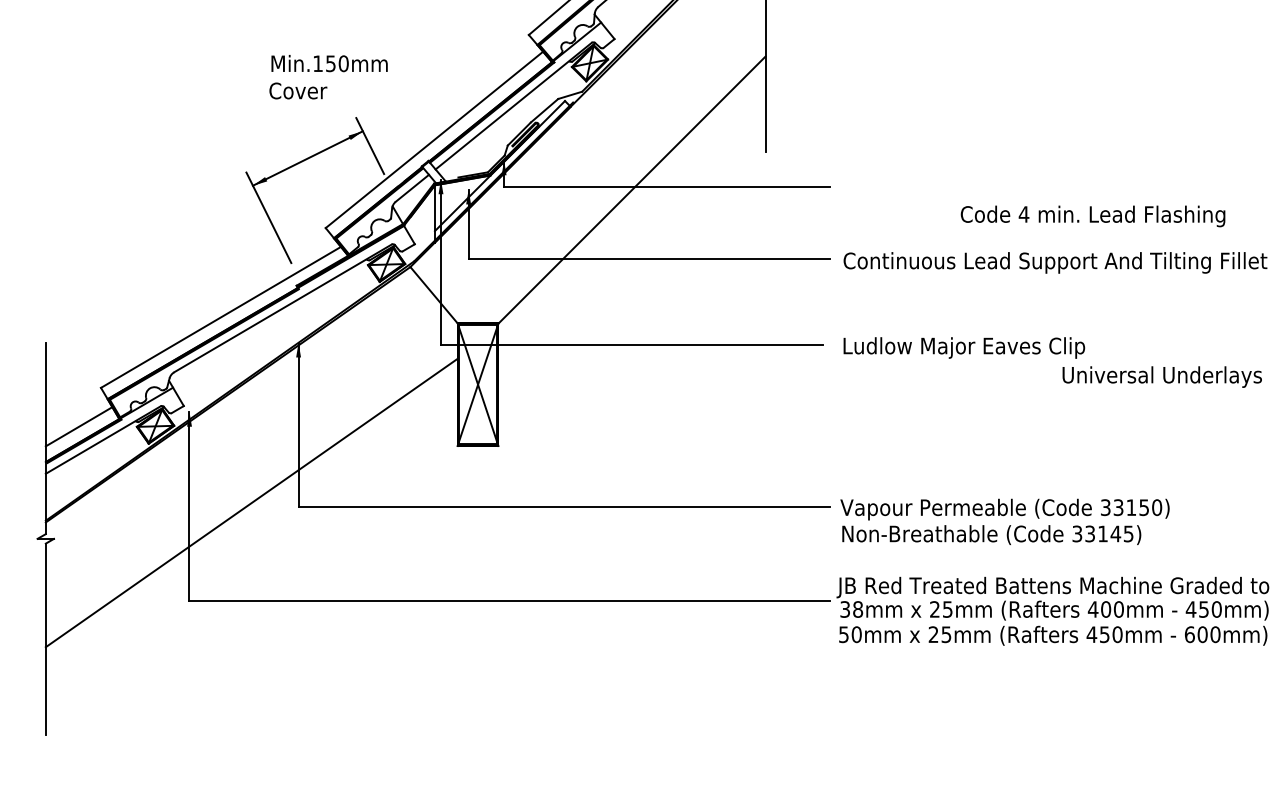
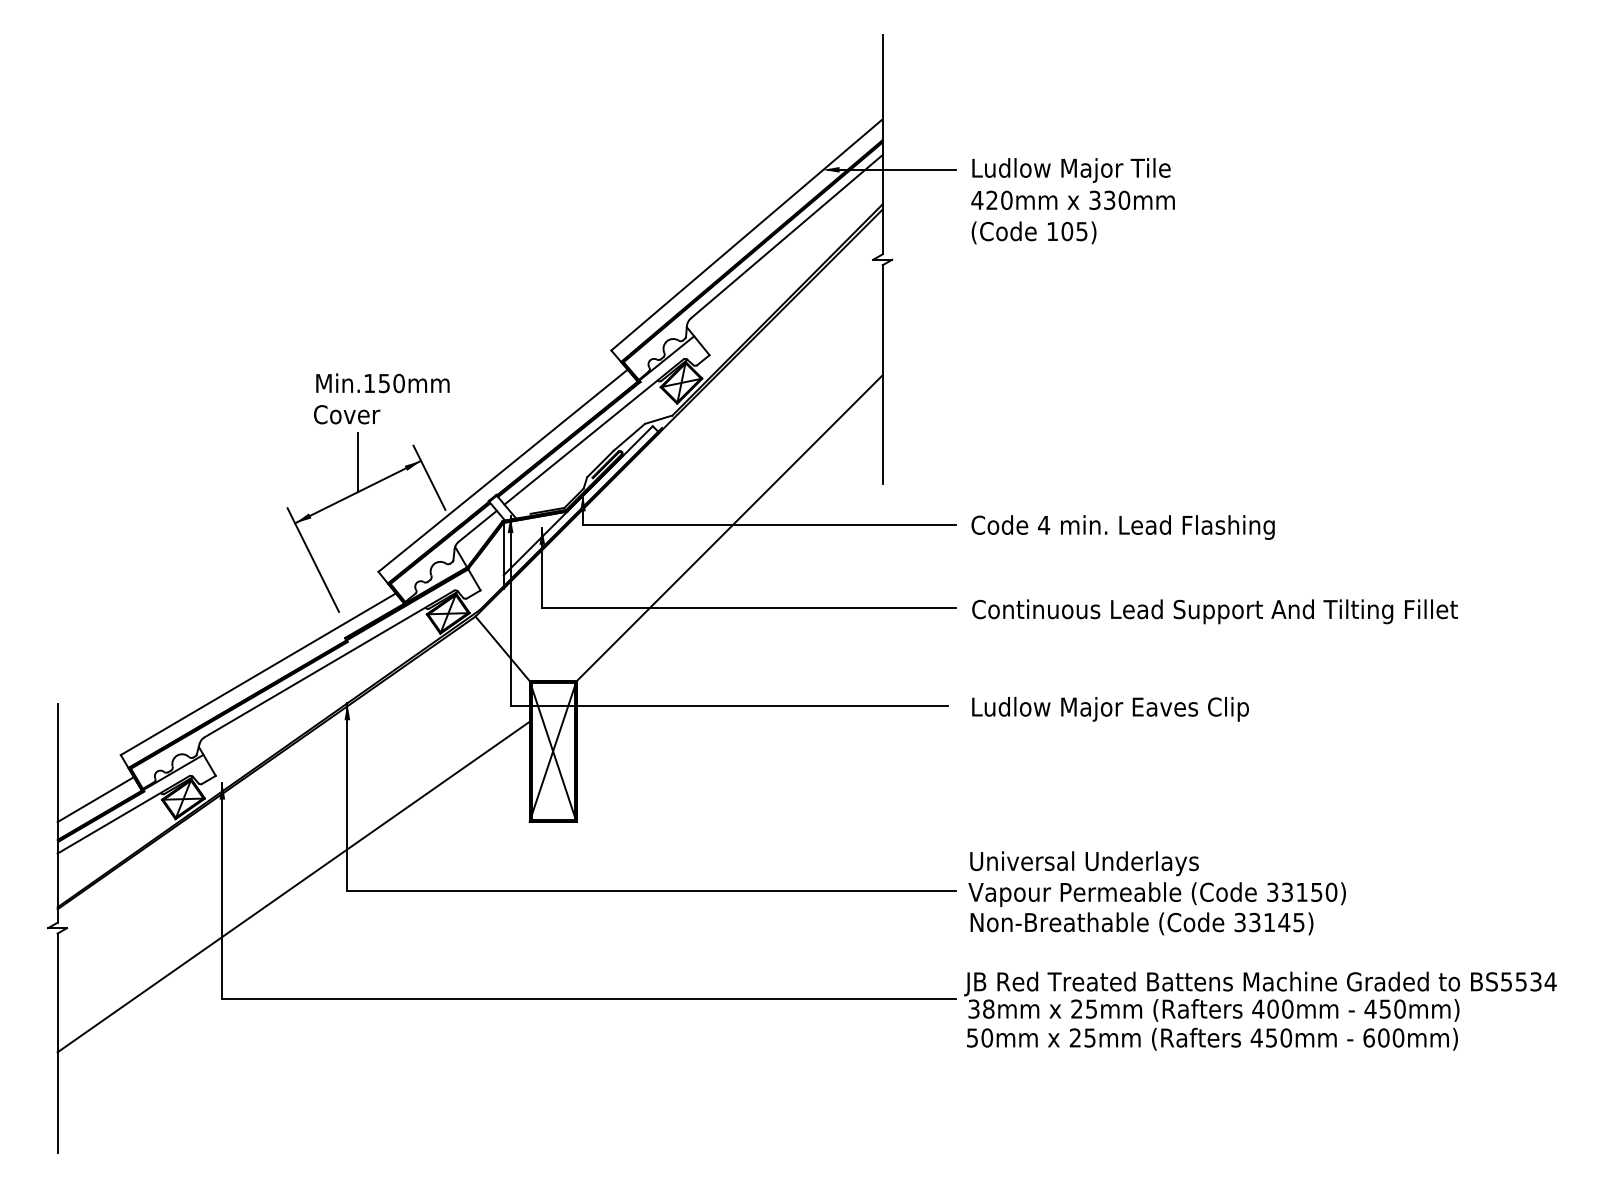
line: (308, 132) -> (358, 462), added
text: (1092, 216) -> (1122, 527), moved
text: (1162, 376) -> (1084, 863), moved

